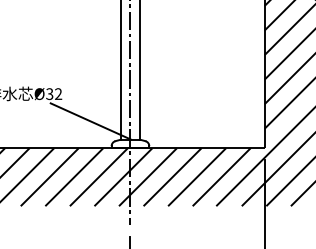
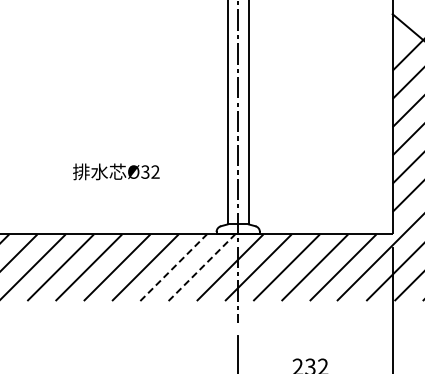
line: (90, 121) -> (192, 203), removed
line: (74, 177) -> (173, 267), solid -> dashed
line: (99, 177) -> (202, 267), solid -> dashed

